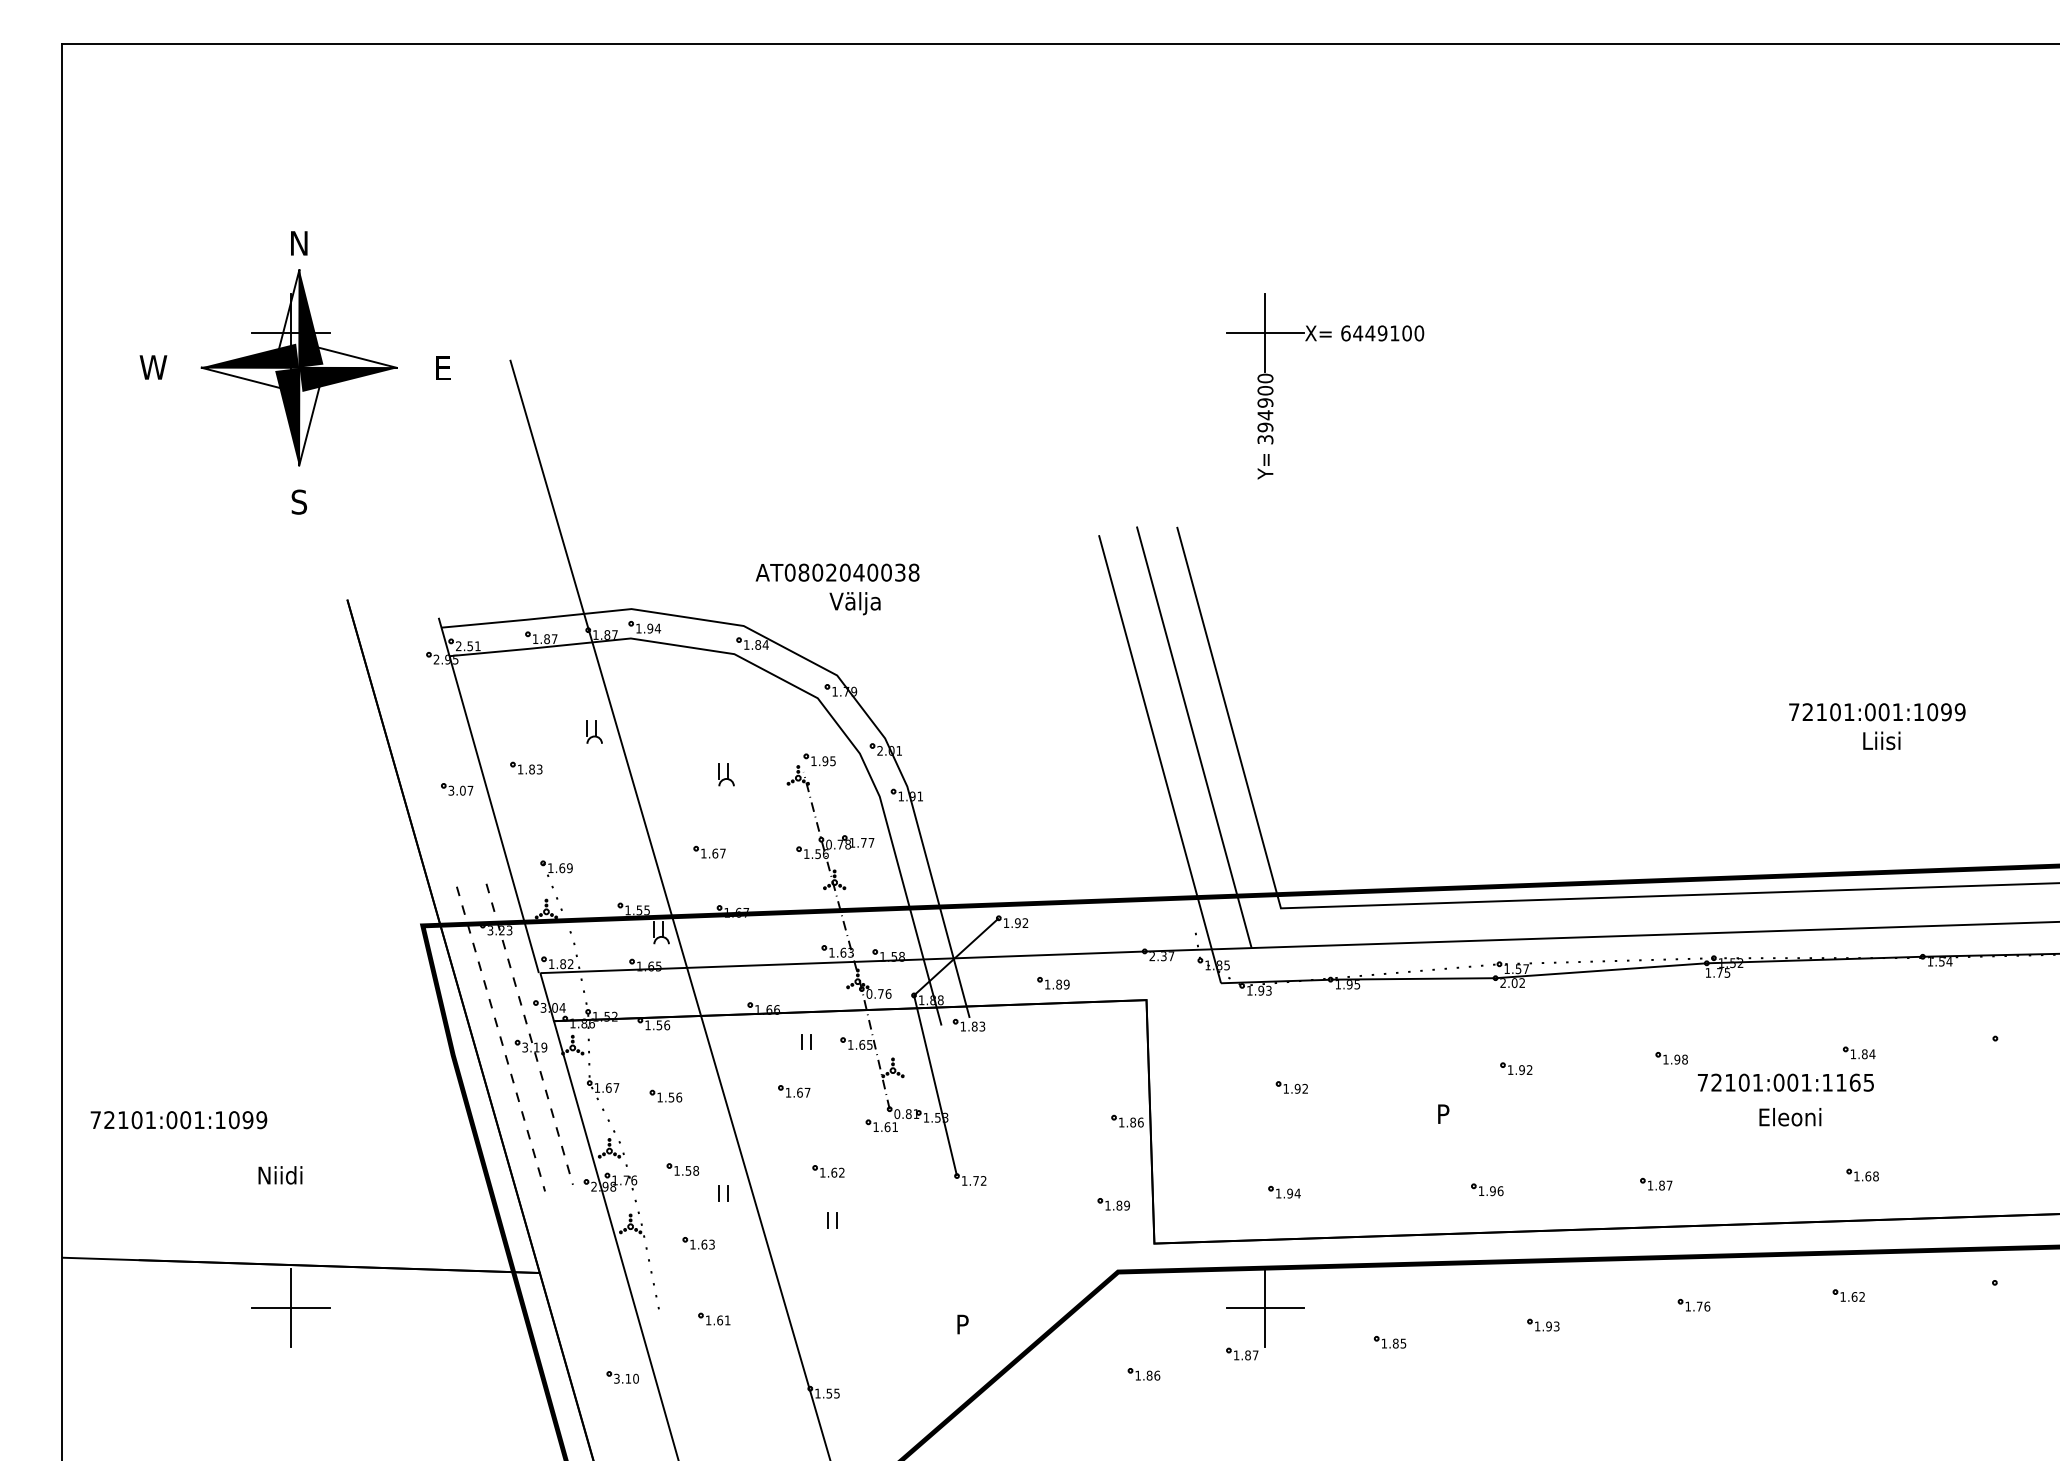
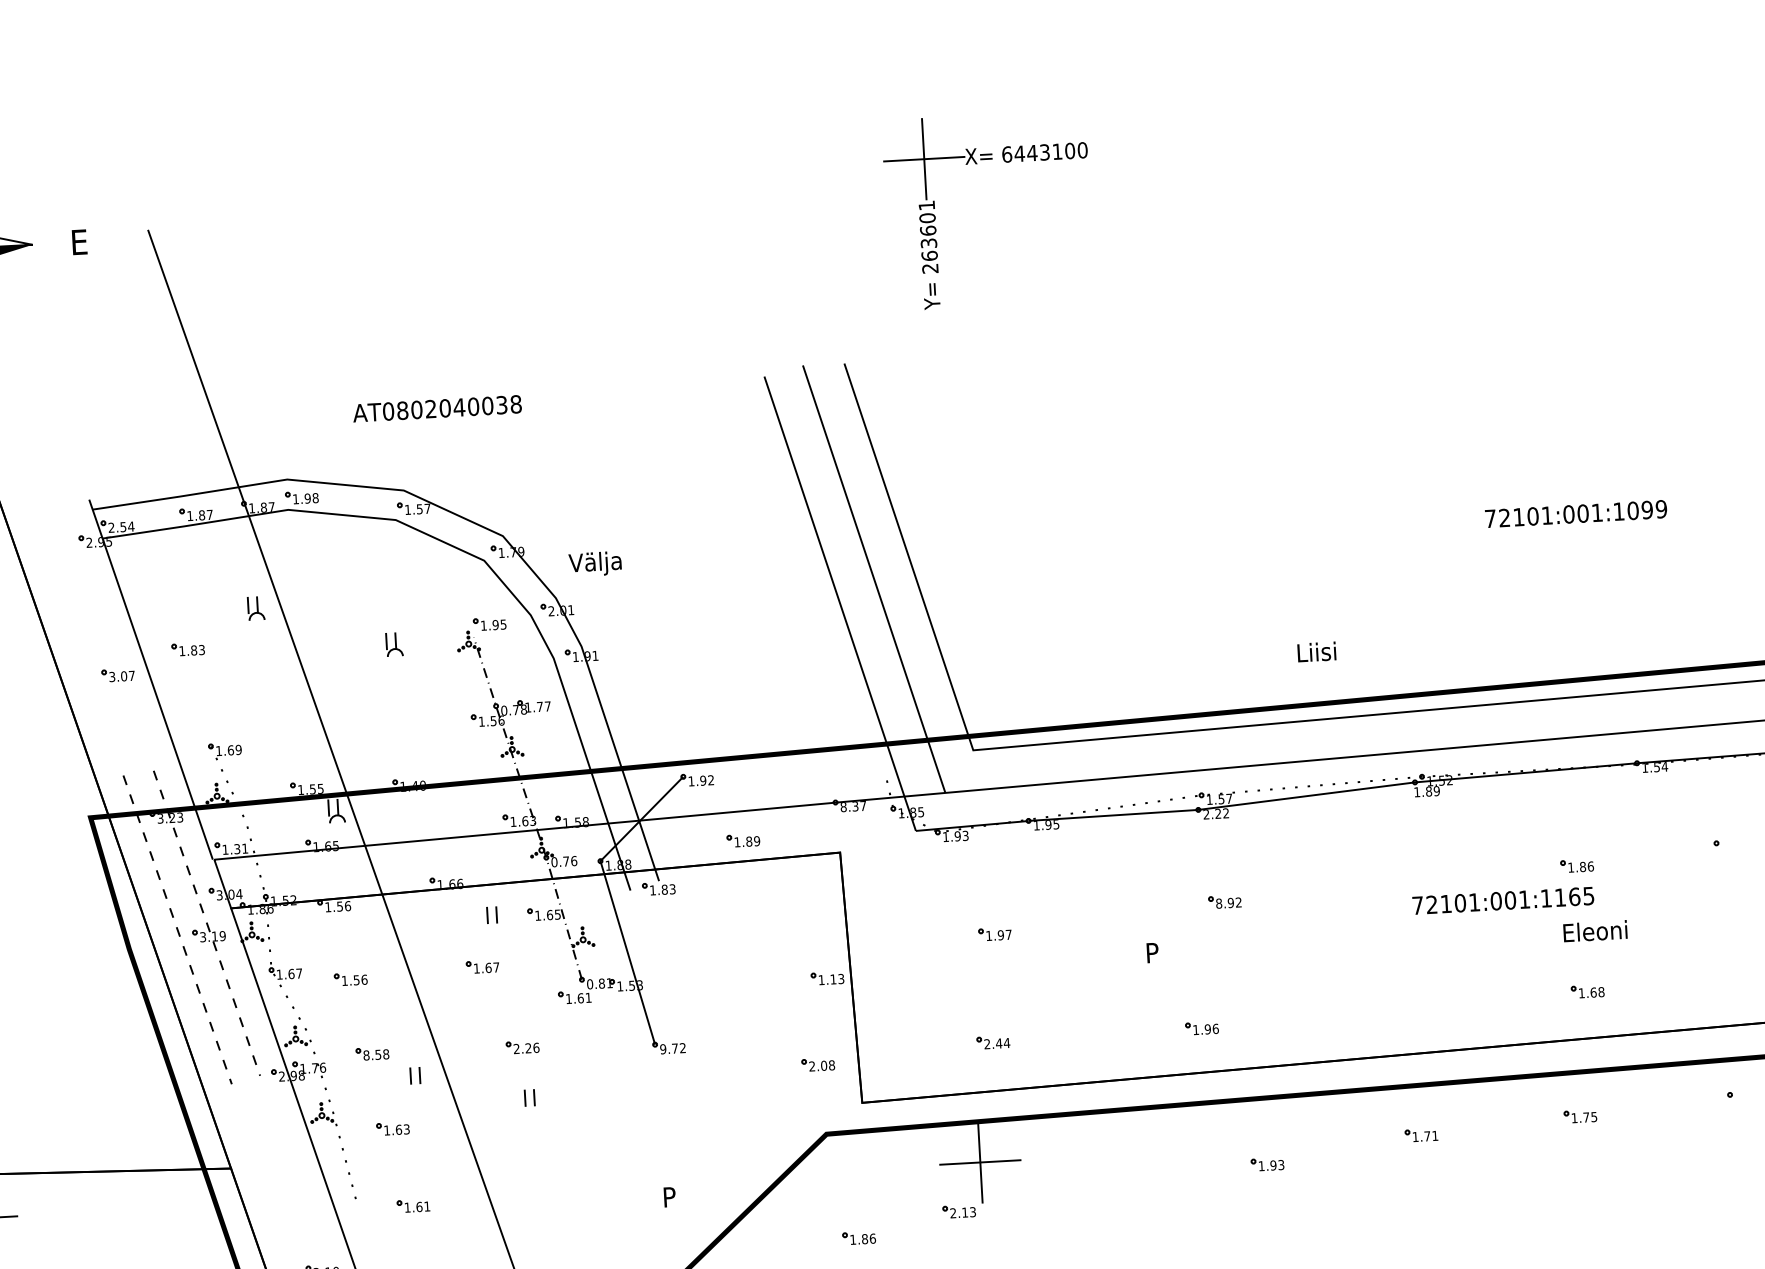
text: (1382, 333) -> (1044, 152), 6449100 -> 6443100
text: (1265, 408) -> (928, 236), 394900 -> 263601
text: (837, 572) -> (437, 408), moved
text: (854, 603) -> (594, 564), moved
text: (657, 628) -> (315, 498), 1.94 -> 1.98
text: (761, 644) -> (423, 508), 1.84 -> 1.57
text: (477, 646) -> (130, 526), 2.51 -> 2.54
text: (1881, 740) -> (1316, 651), moved
part: (709, 851) -> (381, 724), removed
text: (742, 912) -> (419, 785), 1.67 -> 1.40
text: (1152, 956) -> (843, 807), 2.37 -> 8.37
text: (566, 964) -> (240, 849), 1.82 -> 1.31
text: (1723, 972) -> (1432, 790), 1.75 -> 1.89
text: (1514, 983) -> (1218, 814), 2.02 -> 2.22
text: (1872, 1054) -> (1590, 866), 1.84 -> 1.86
part: (1671, 1058) -> (1384, 882), removed
text: (1510, 1069) -> (1218, 903), 1.92 -> 8.92
text: (1305, 1088) -> (1008, 934), 1.92 -> 1.97
text: (1790, 1117) -> (1595, 931), moved
text: (1136, 1122) -> (836, 979), 1.86 -> 1.13
text: (676, 1170) -> (365, 1055), 1.58 -> 8.58
text: (832, 1172) -> (526, 1048), 1.62 -> 2.26
text: (964, 1180) -> (663, 1048), 1.72 -> 9.72
part: (1656, 1184) -> (1375, 1013), removed
text: (1284, 1193) -> (993, 1043), 1.94 -> 2.44
text: (1117, 1205) -> (822, 1065), 1.89 -> 2.08
text: (1857, 1296) -> (1589, 1116), 1.62 -> 1.75
text: (1707, 1306) -> (1435, 1135), 1.76 -> 1.71
part: (1389, 1342) -> (1110, 1191), removed
text: (1245, 1355) -> (962, 1212), 1.87 -> 2.13

